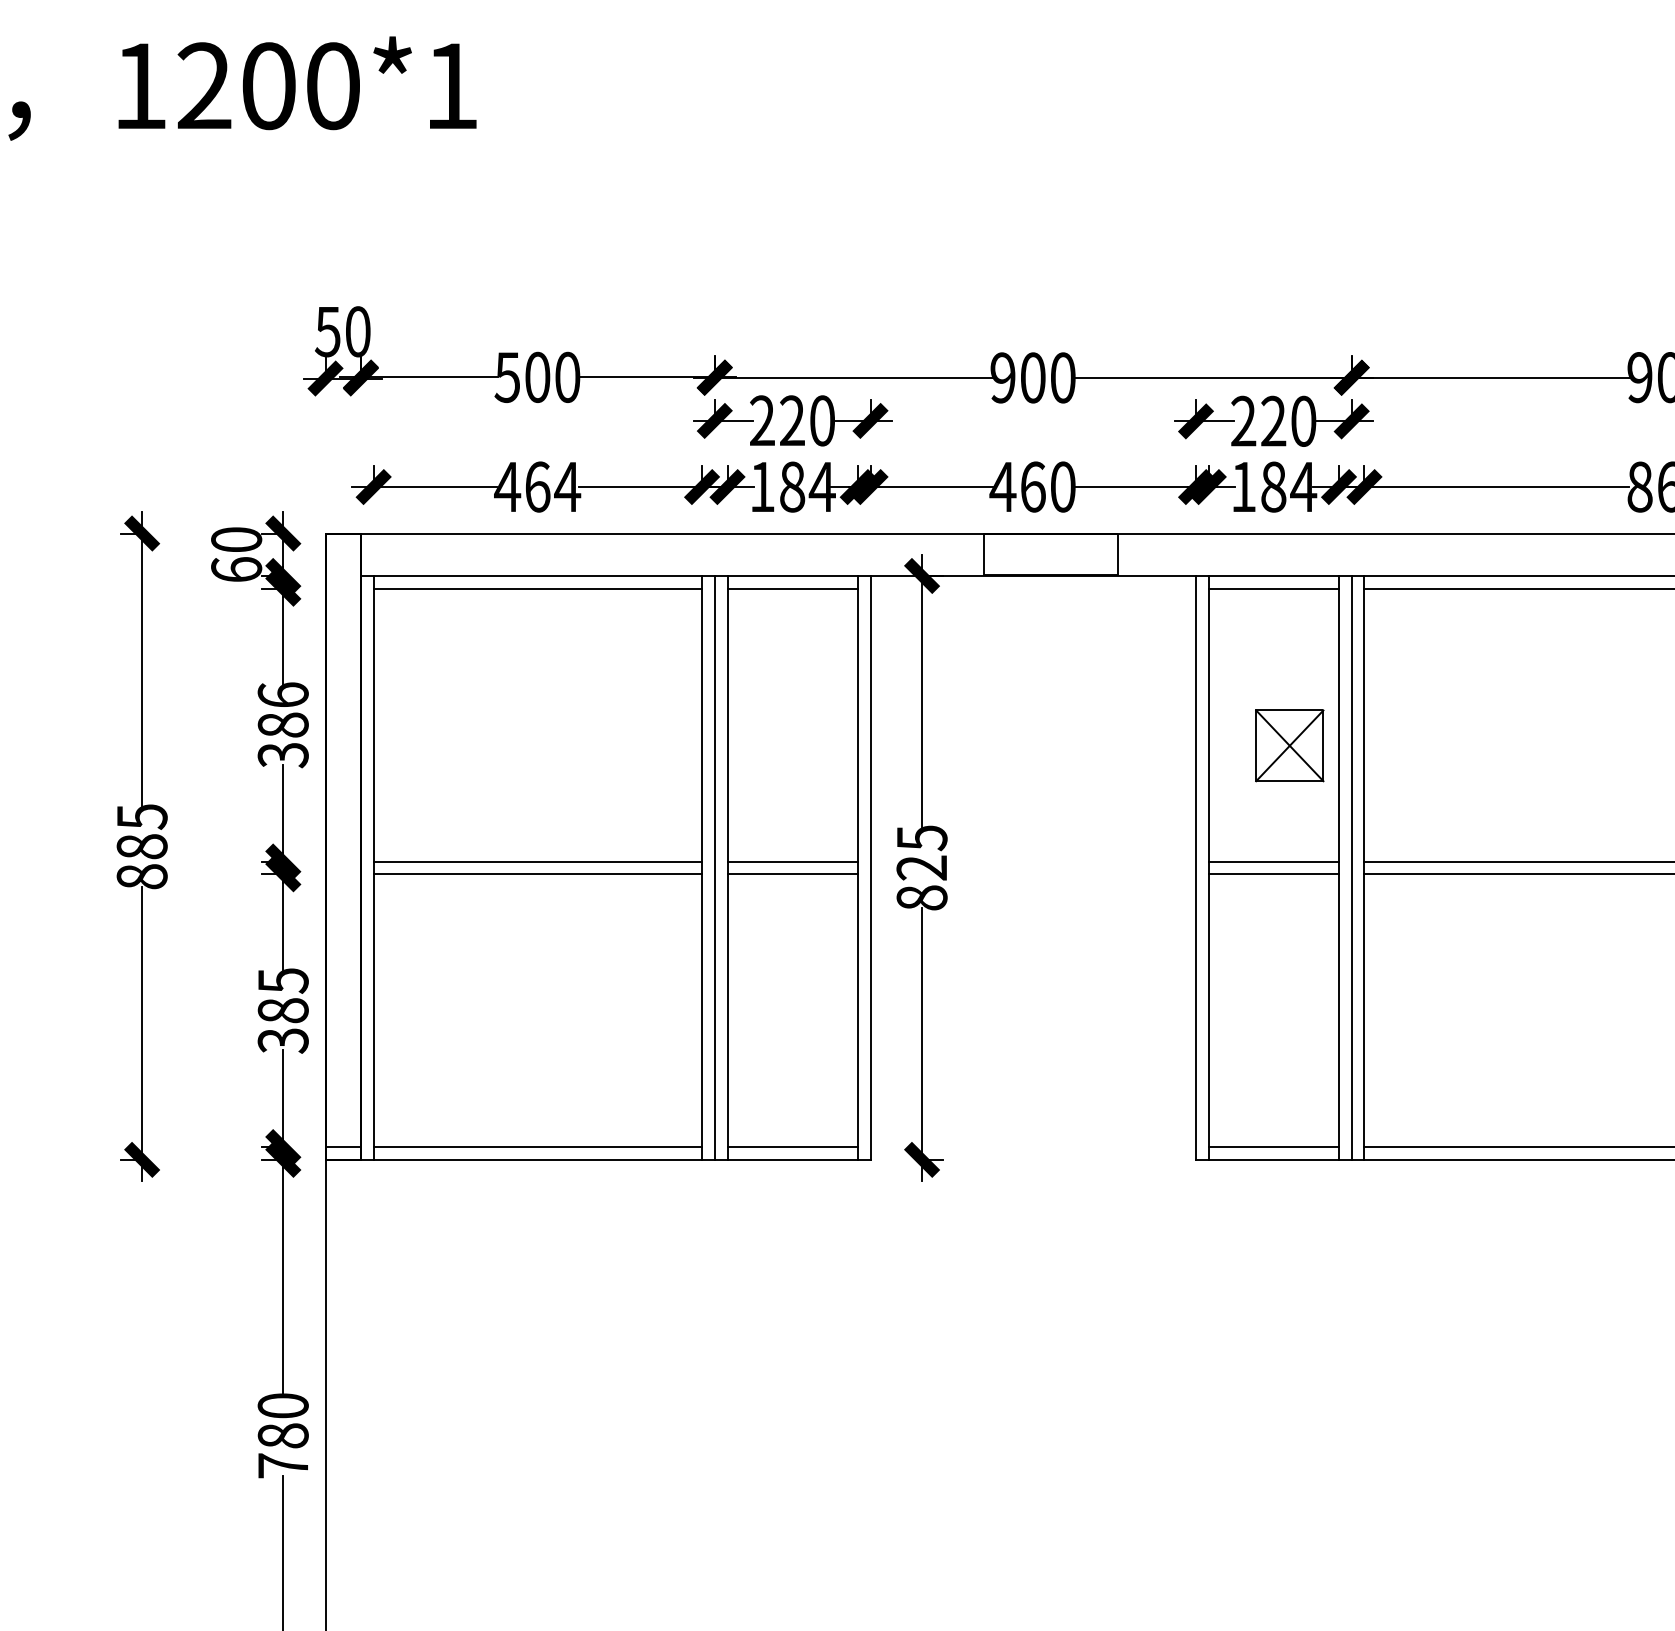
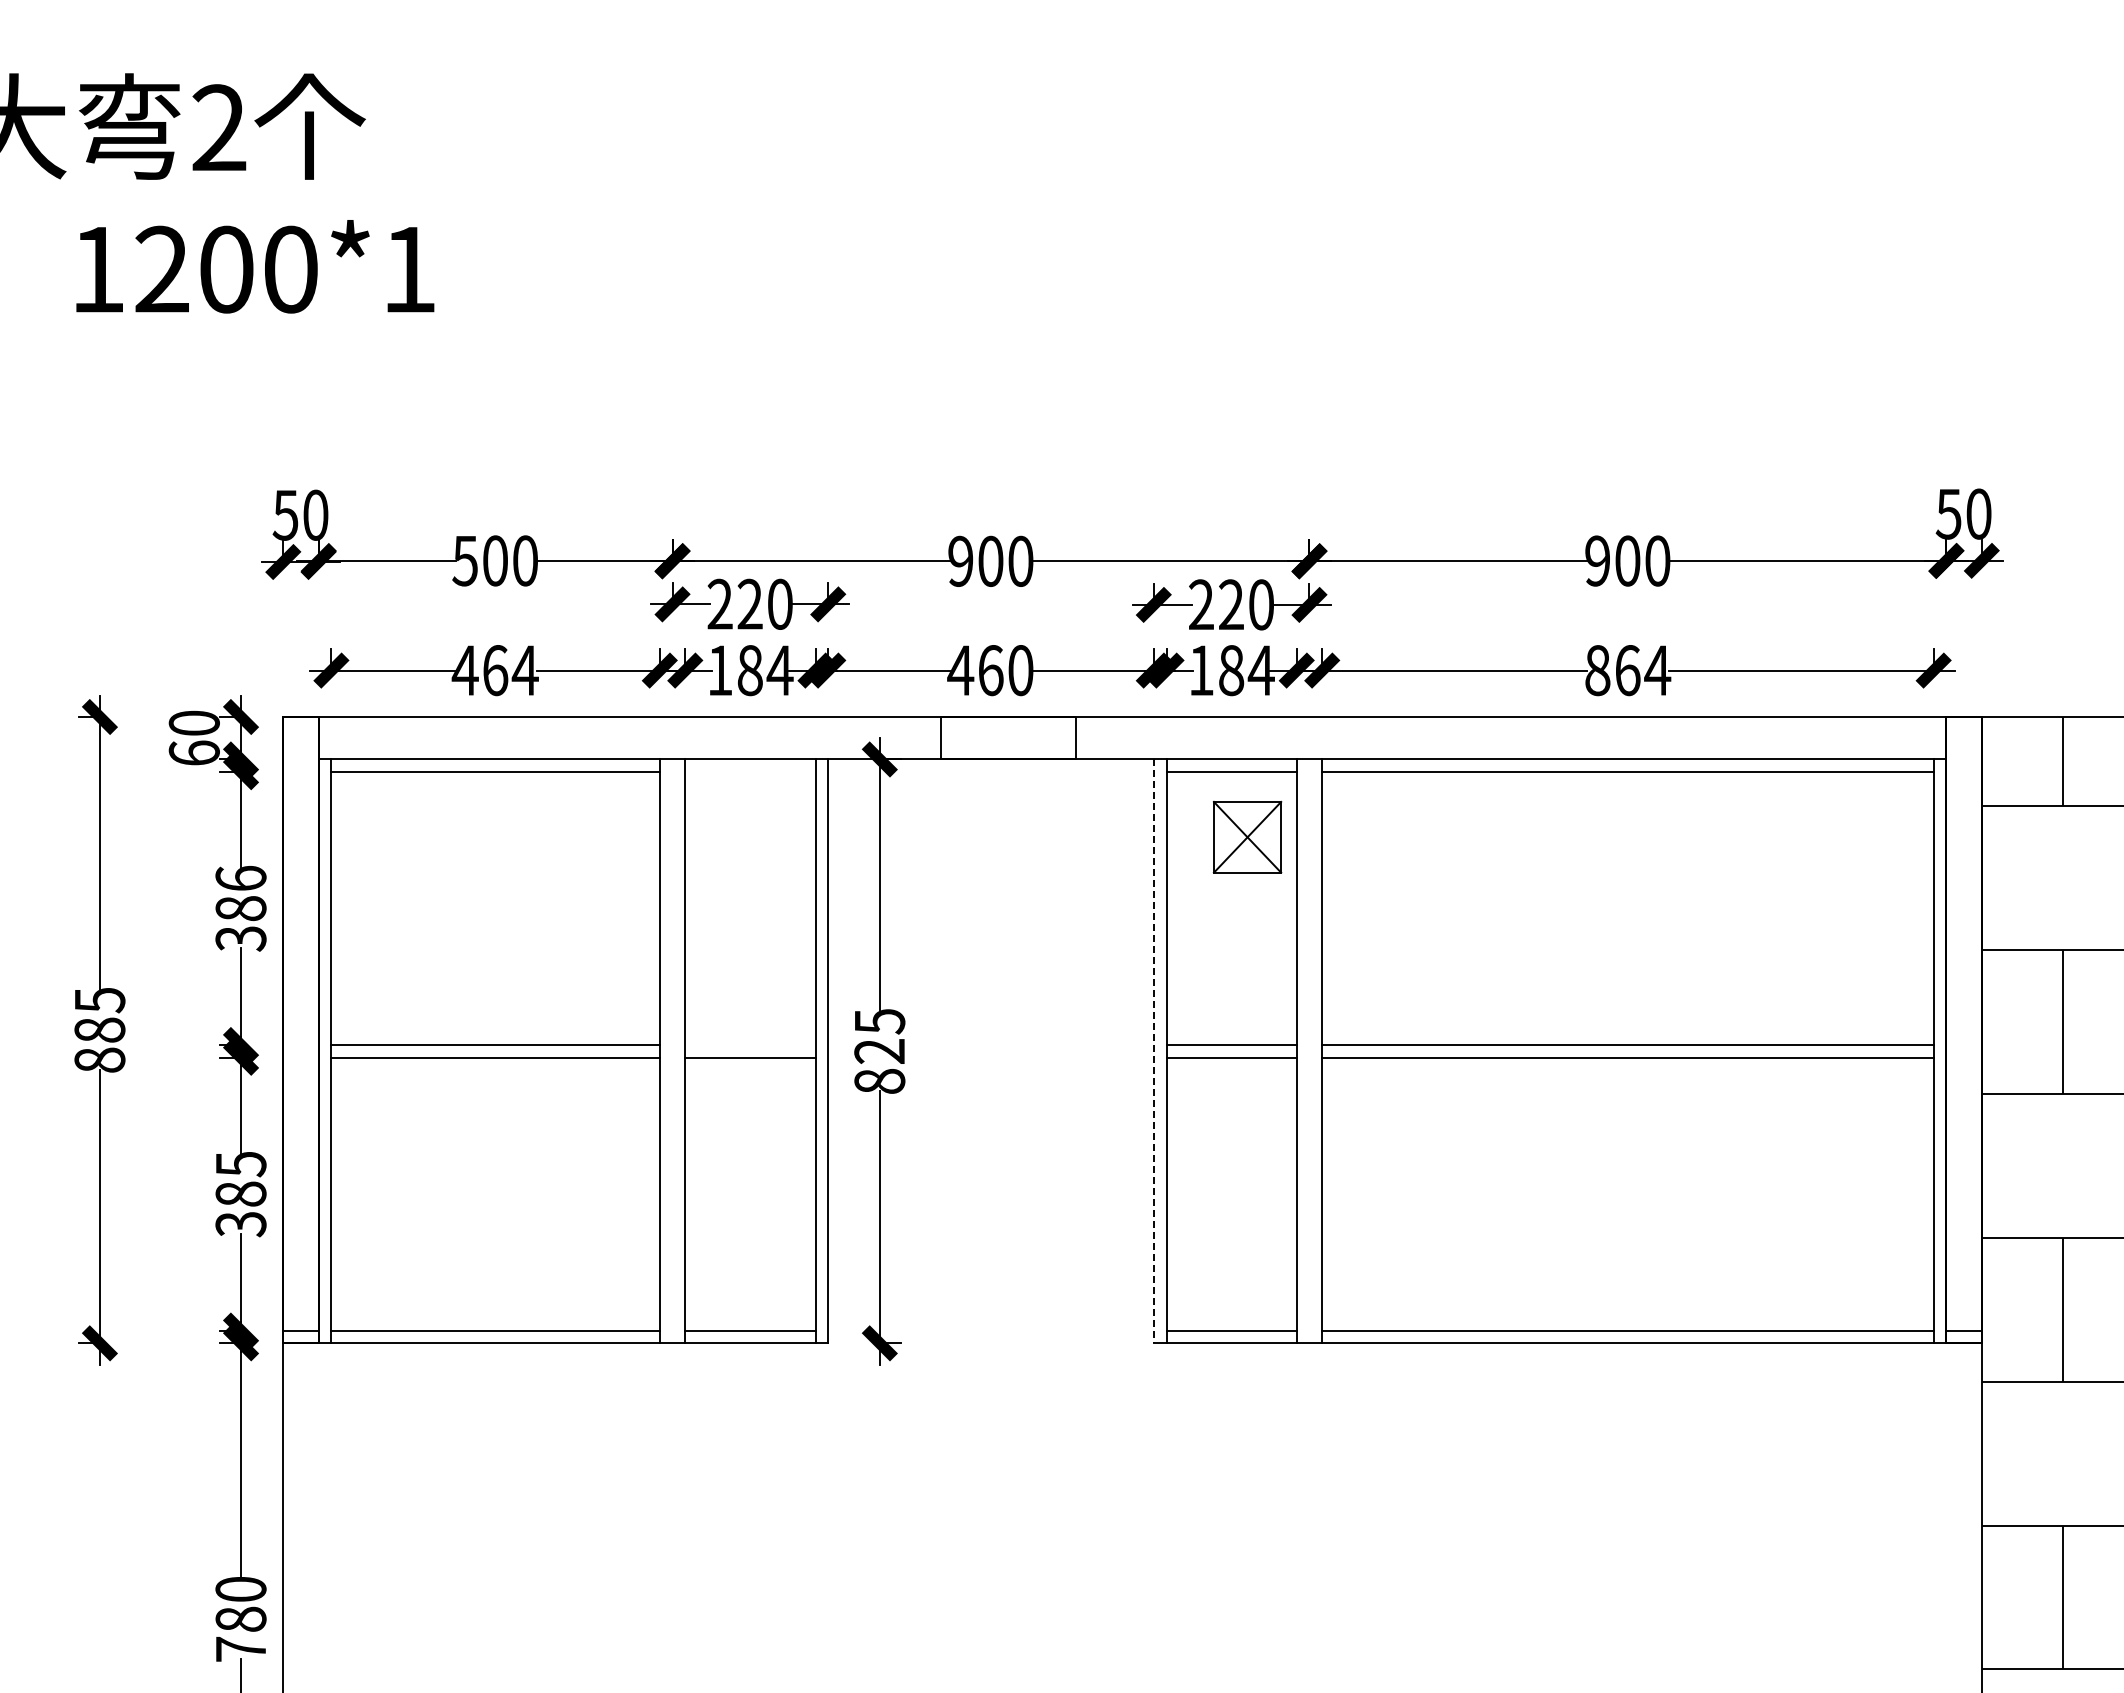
line: (792, 589) -> (750, 772), removed
part: (1289, 745) -> (1247, 836), moved
line: (792, 862) -> (750, 1045), removed
line: (714, 868) -> (672, 1051), removed
line: (1195, 868) -> (1153, 1051), solid -> dashed
line: (1351, 868) -> (1309, 1051), removed

